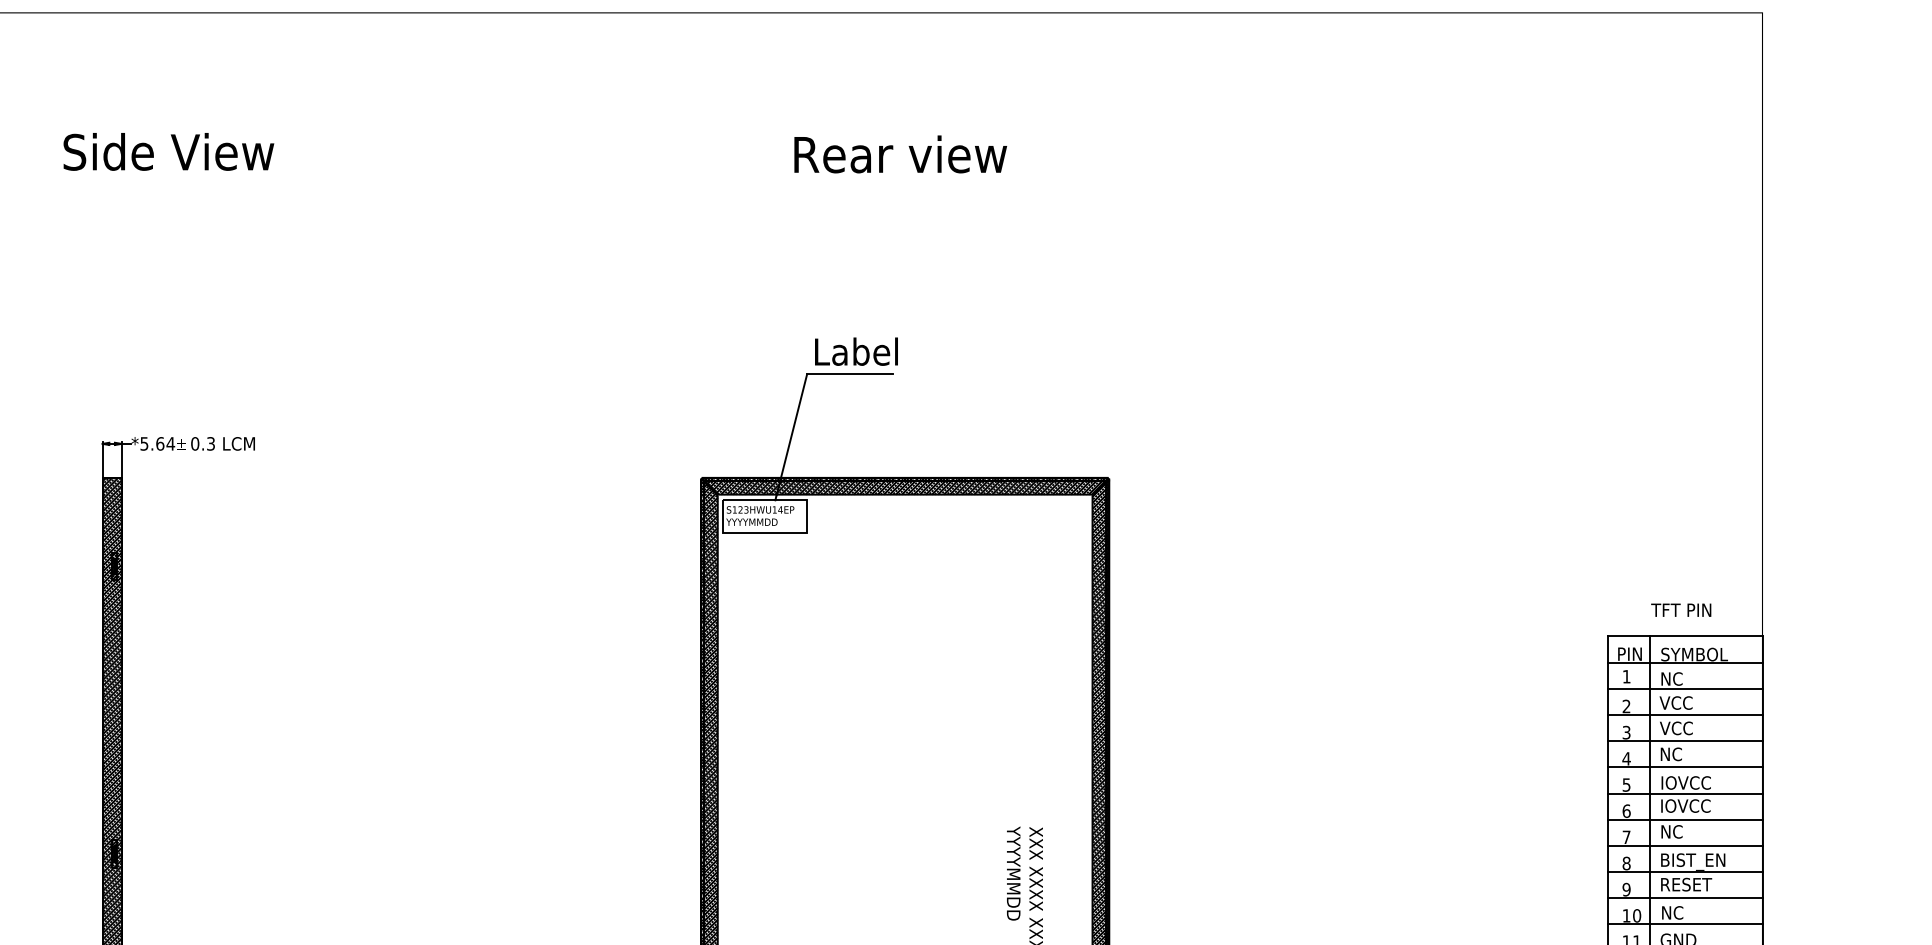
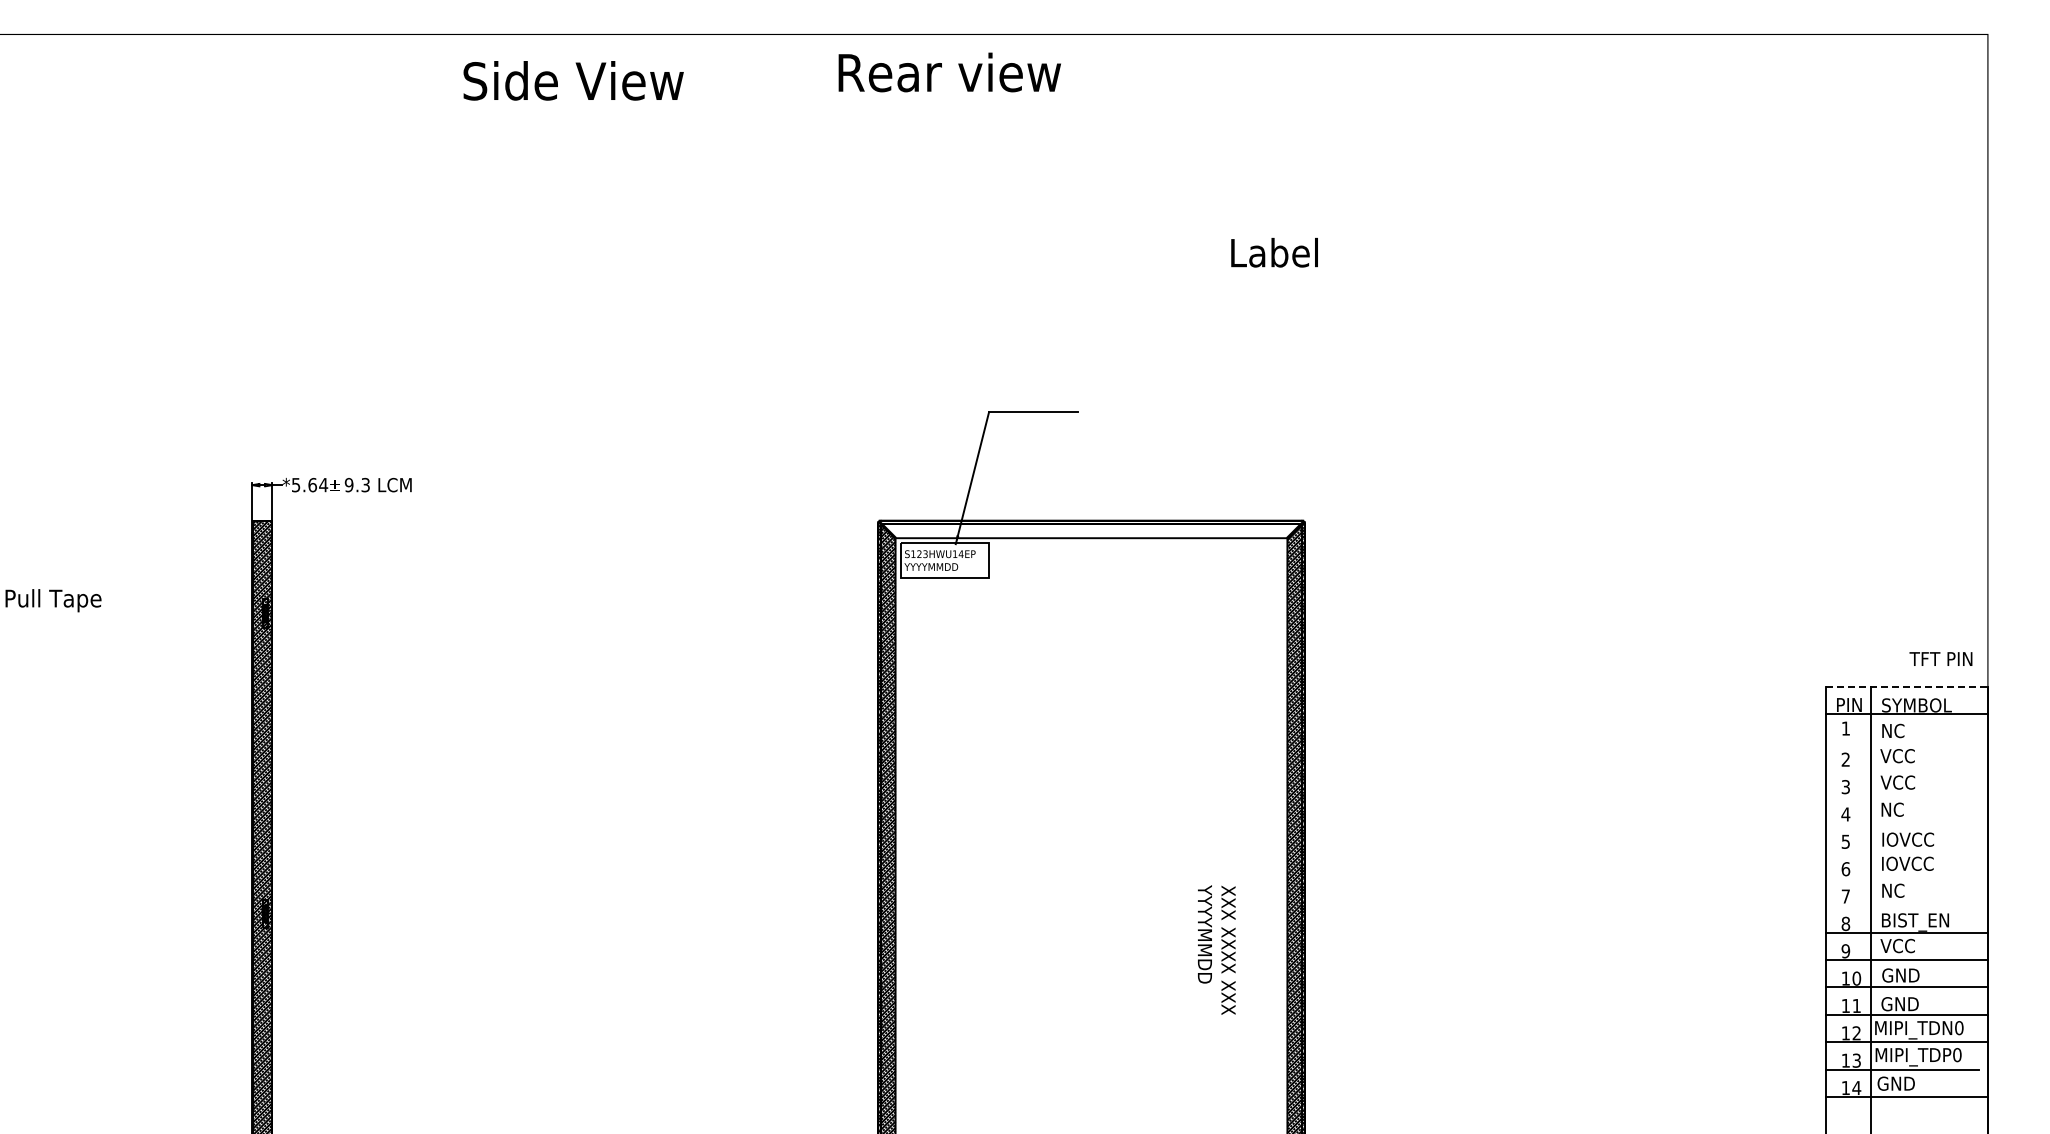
text: (168, 151) -> (573, 80), moved
text: (900, 154) -> (949, 72), moved
text: (856, 351) -> (1274, 252), moved
text: (194, 444) -> (348, 485), 0.3 -> 9.3
hatch: (904, 486) -> (1090, 529), removed
text: (1680, 609) -> (1940, 658), moved
line: (1685, 636) -> (1907, 686), solid -> dashed
line: (1684, 689) -> (1906, 741), removed
line: (1684, 714) -> (1906, 768), removed
line: (1684, 740) -> (1906, 795), removed
line: (1684, 767) -> (1906, 823), removed
line: (1684, 793) -> (1906, 850), removed
line: (1684, 820) -> (1906, 878), removed
line: (1684, 845) -> (1906, 905), removed
text: (1685, 884) -> (1907, 945), RESET -> VCC
text: (1678, 912) -> (1900, 975), NC -> GND

